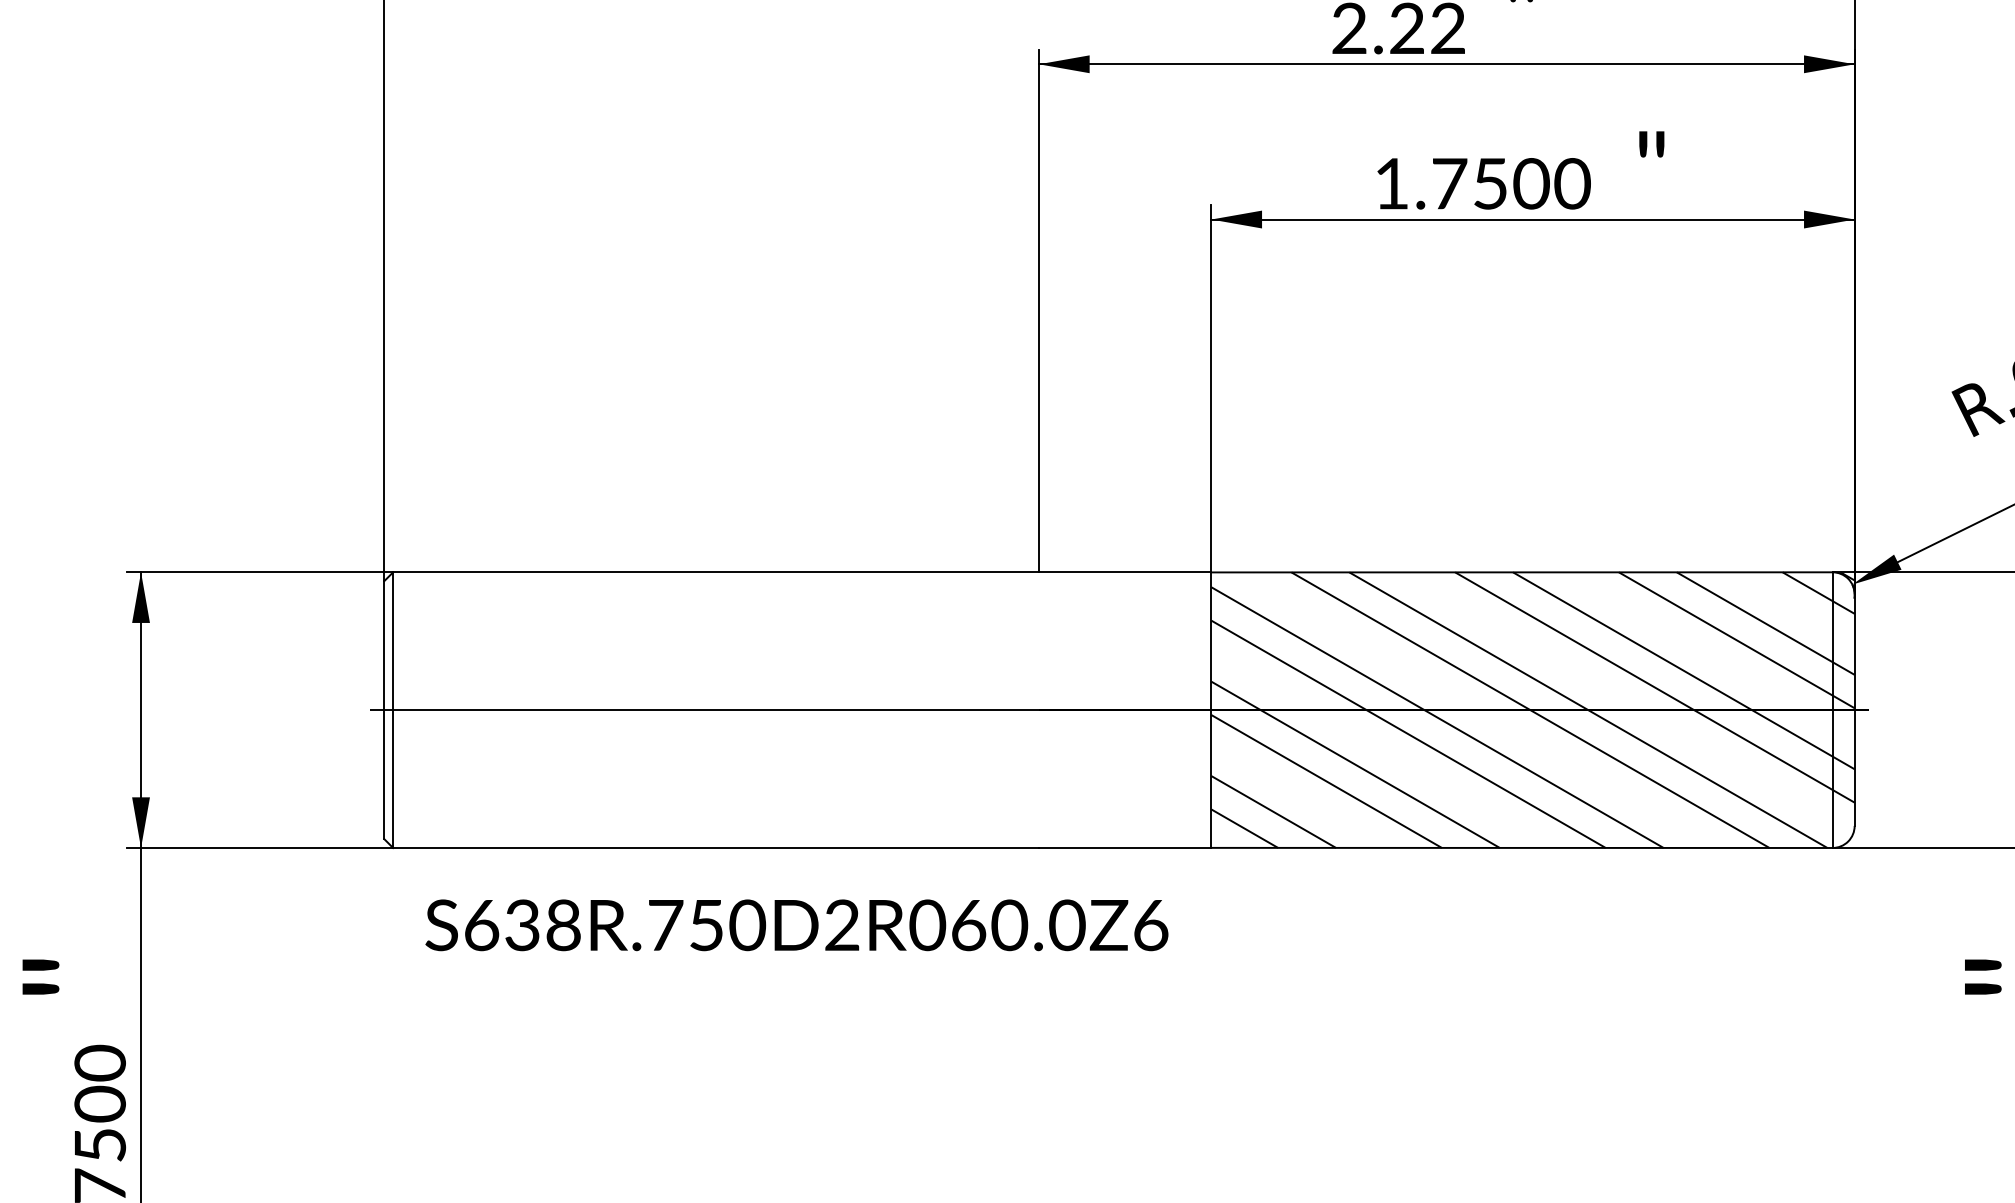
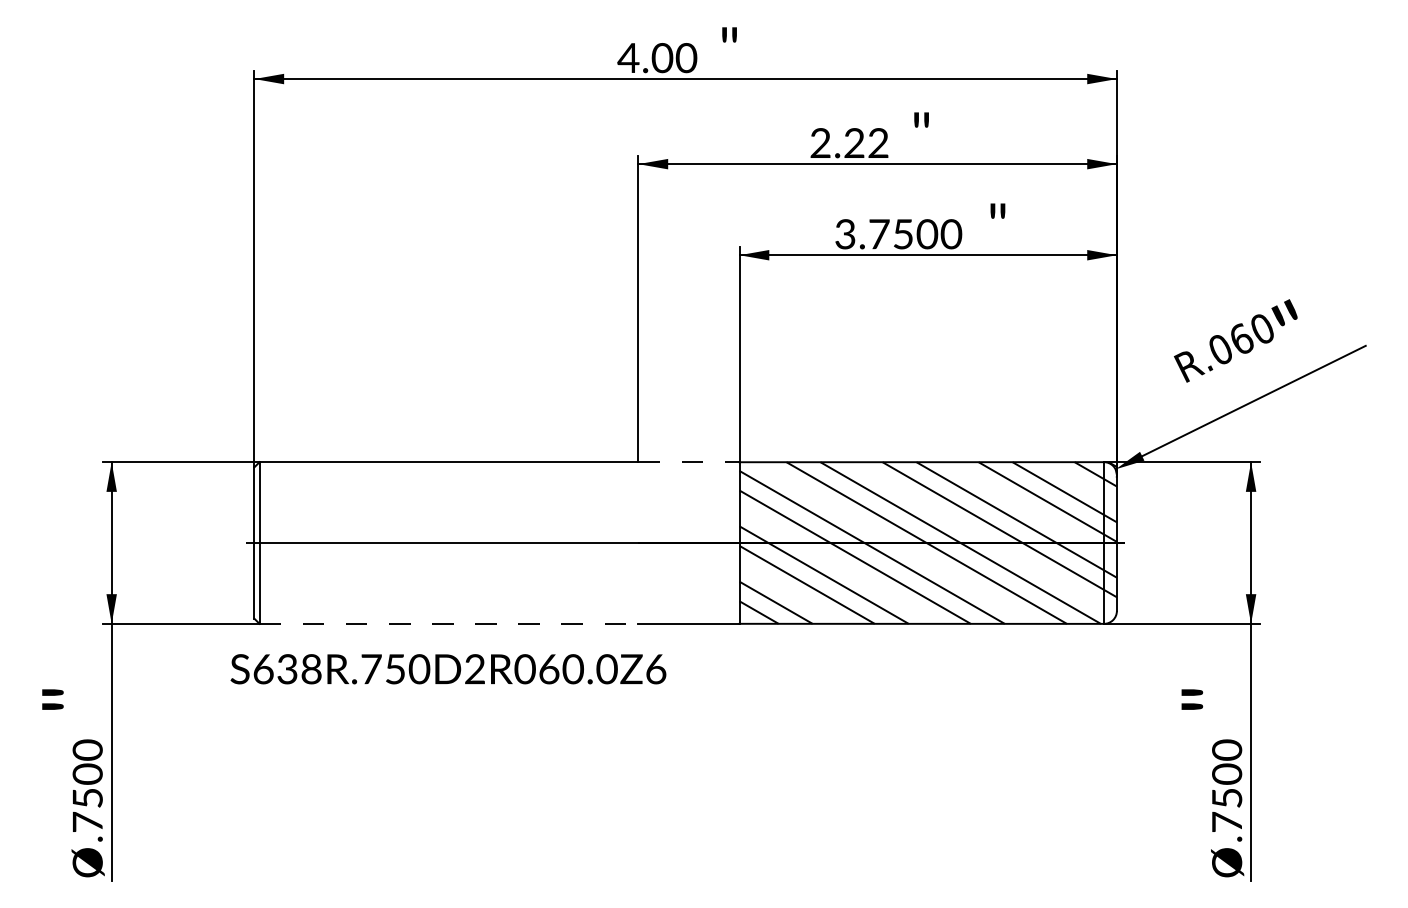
text: (1391, 184) -> (845, 234), 1.7500 -> 3.7500
line: (1126, 572) -> (689, 462), solid -> dashed
line: (716, 847) -> (449, 623), solid -> dashed
text: (797, 925) -> (448, 669), moved

